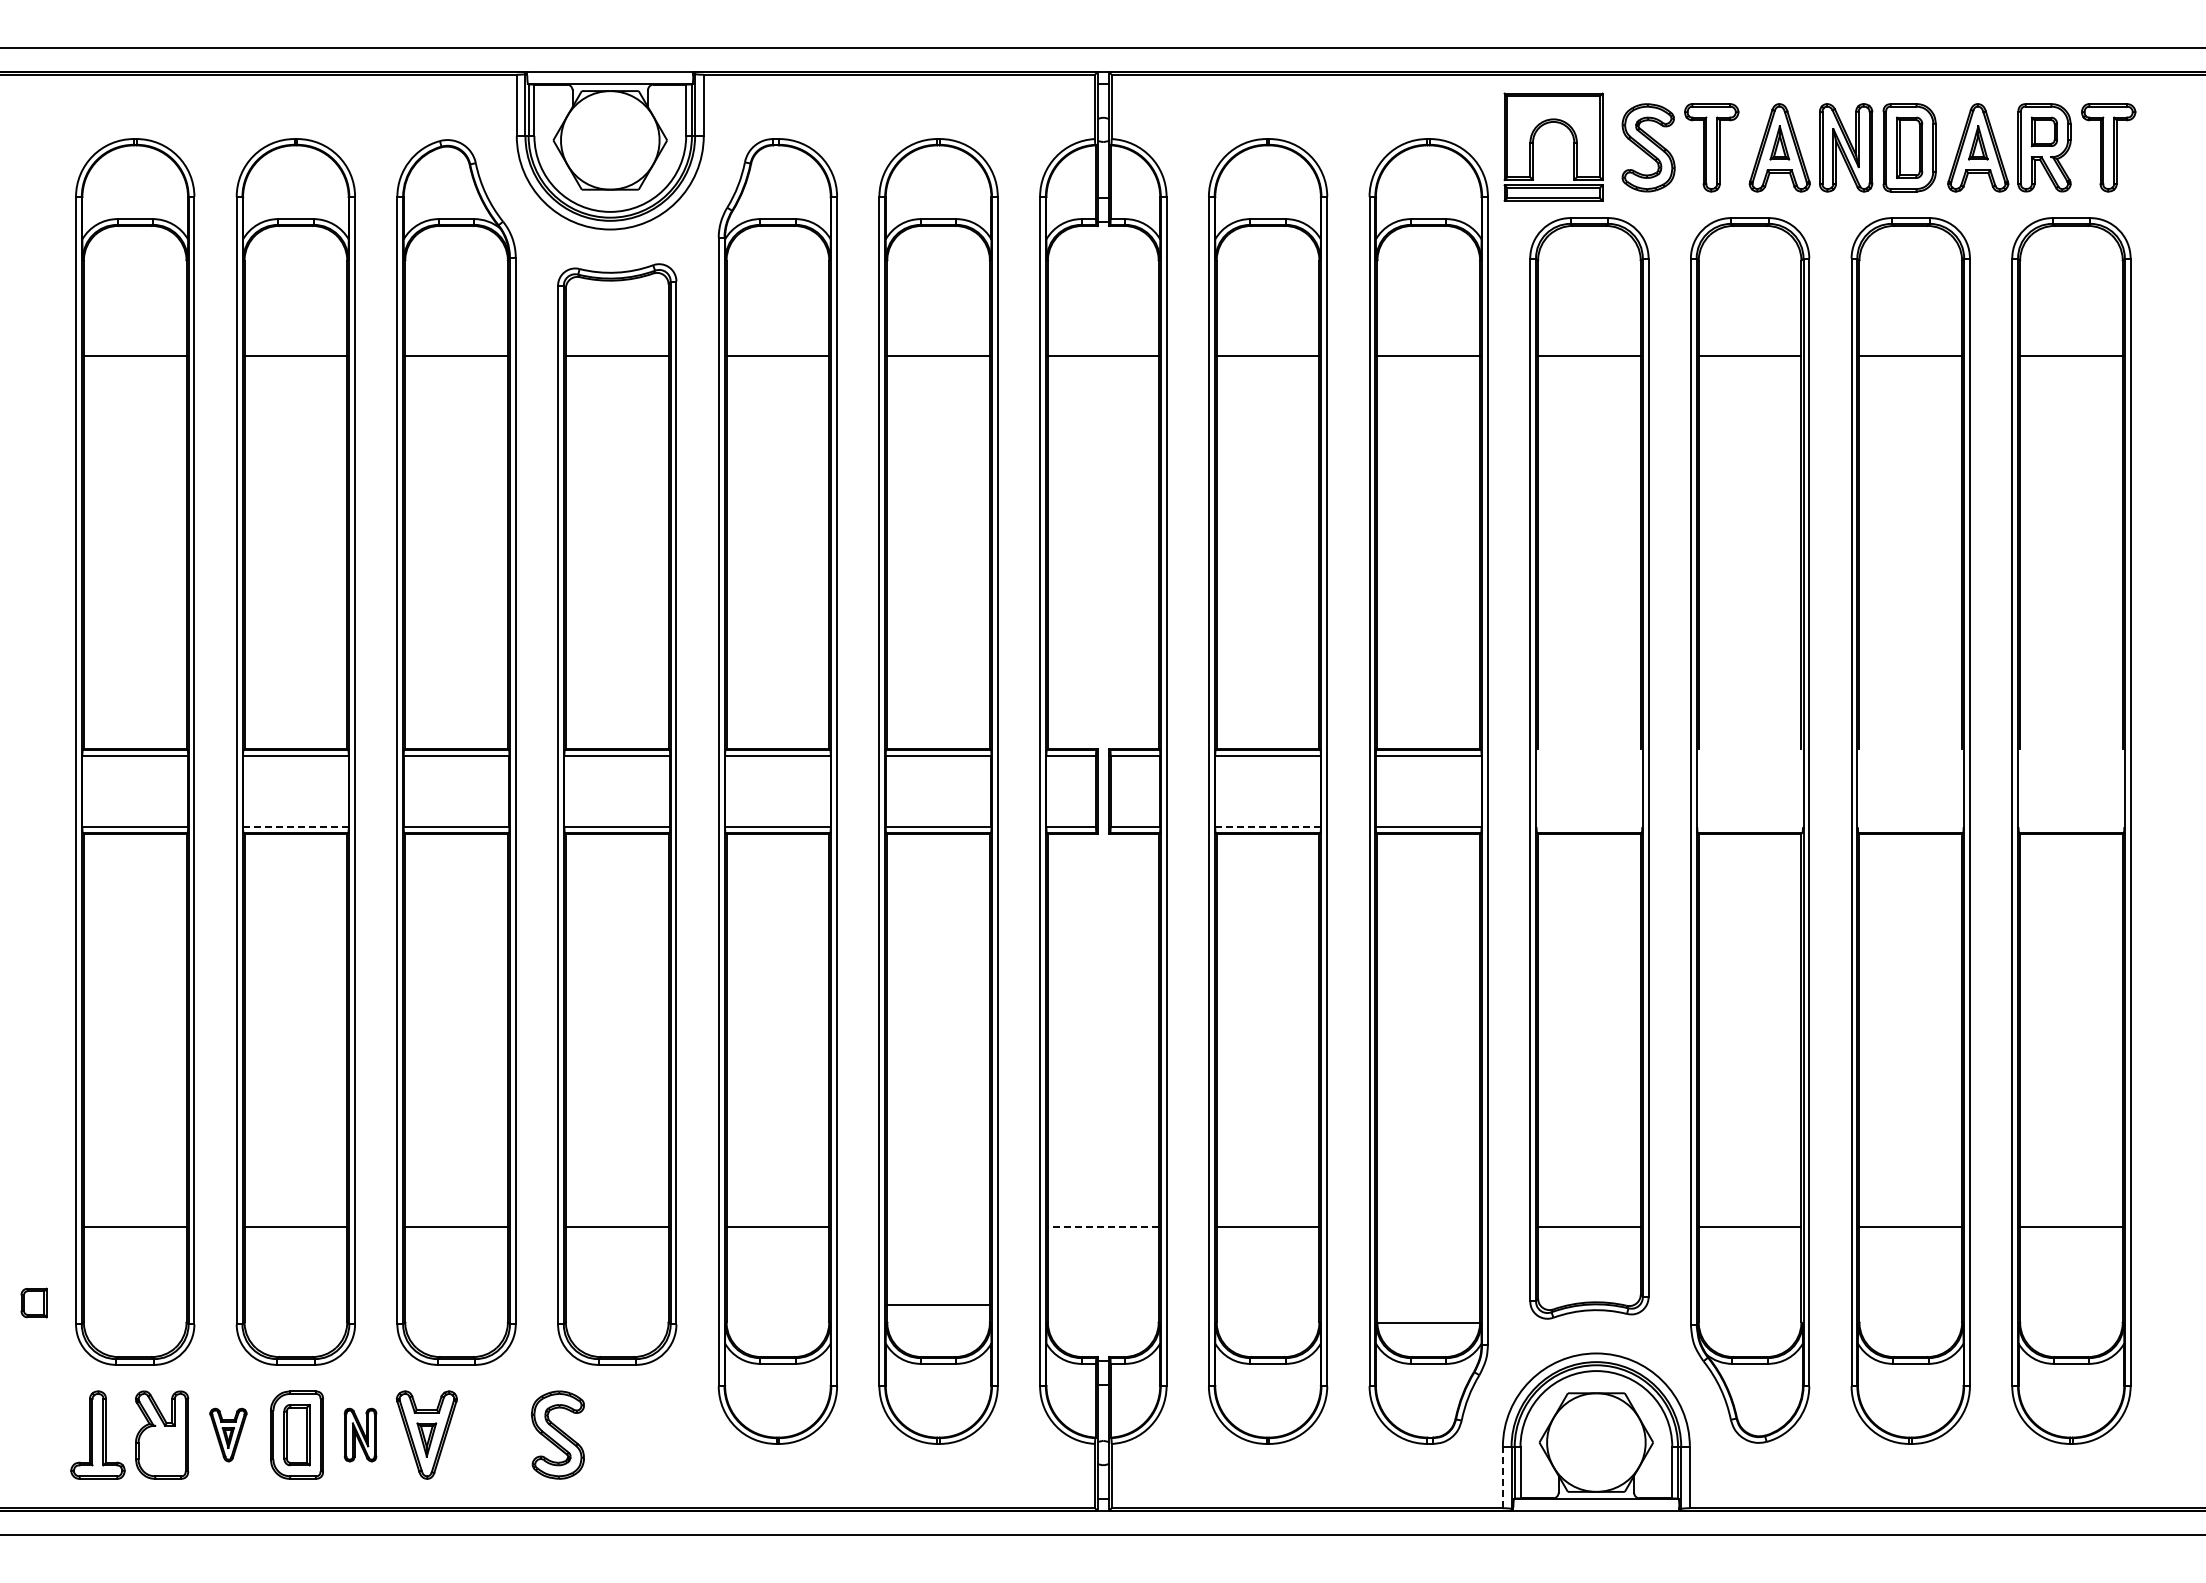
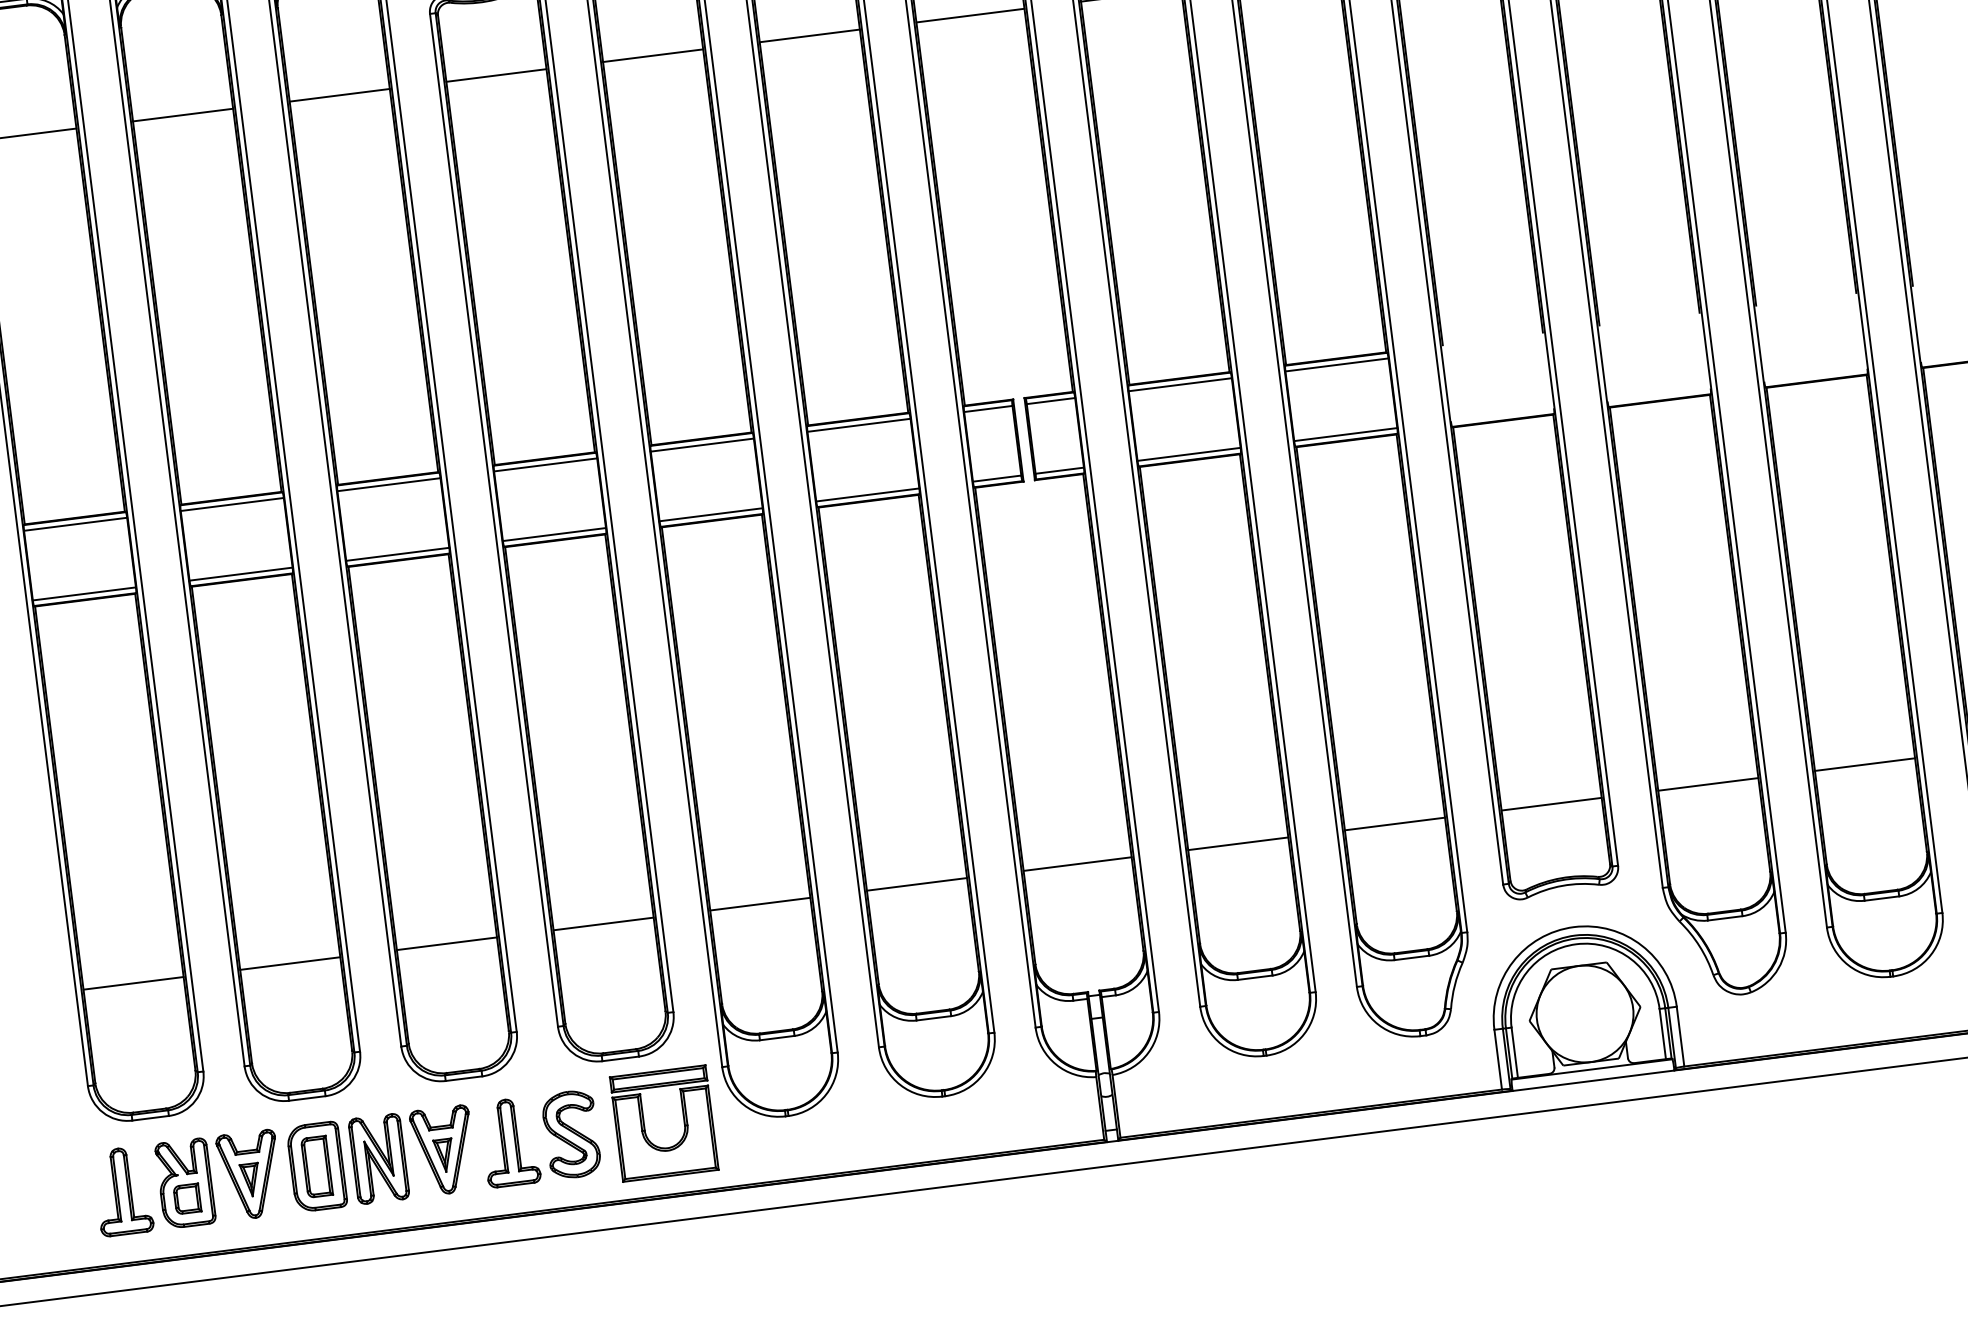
line: (295, 827) -> (240, 574), dashed -> solid
line: (1268, 827) -> (1189, 454), dashed -> solid
line: (1102, 1226) -> (1076, 864), dashed -> solid
part: (33, 1302) -> (186, 1198), moved
line: (938, 1304) -> (916, 884), moved
line: (1428, 1322) -> (1394, 823), moved
part: (228, 1434) -> (250, 1174), size x1.67
part: (360, 1434) -> (378, 1158), size x1.67
part: (494, 1434) -> (509, 1141), added
part: (672, 1440) -> (683, 1125), added
line: (1502, 1477) -> (1497, 1059), dashed -> solid

